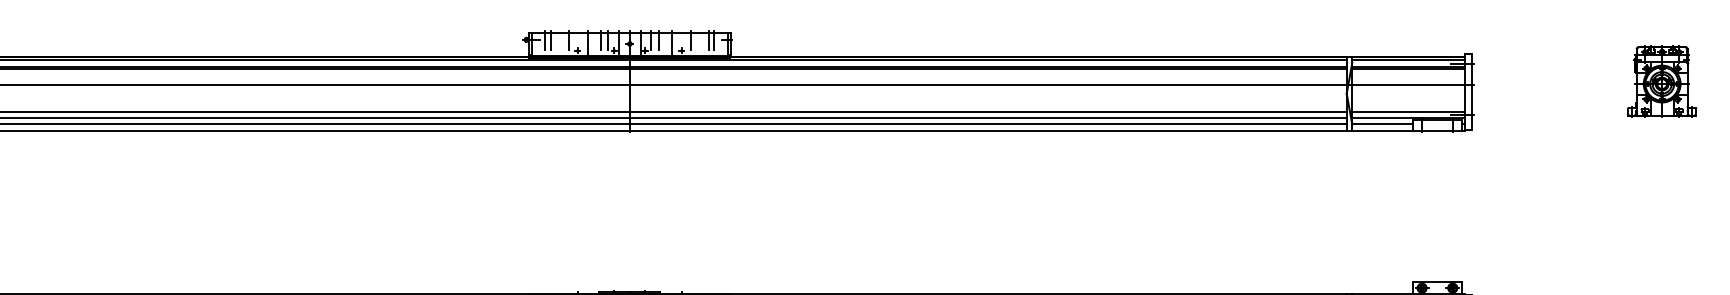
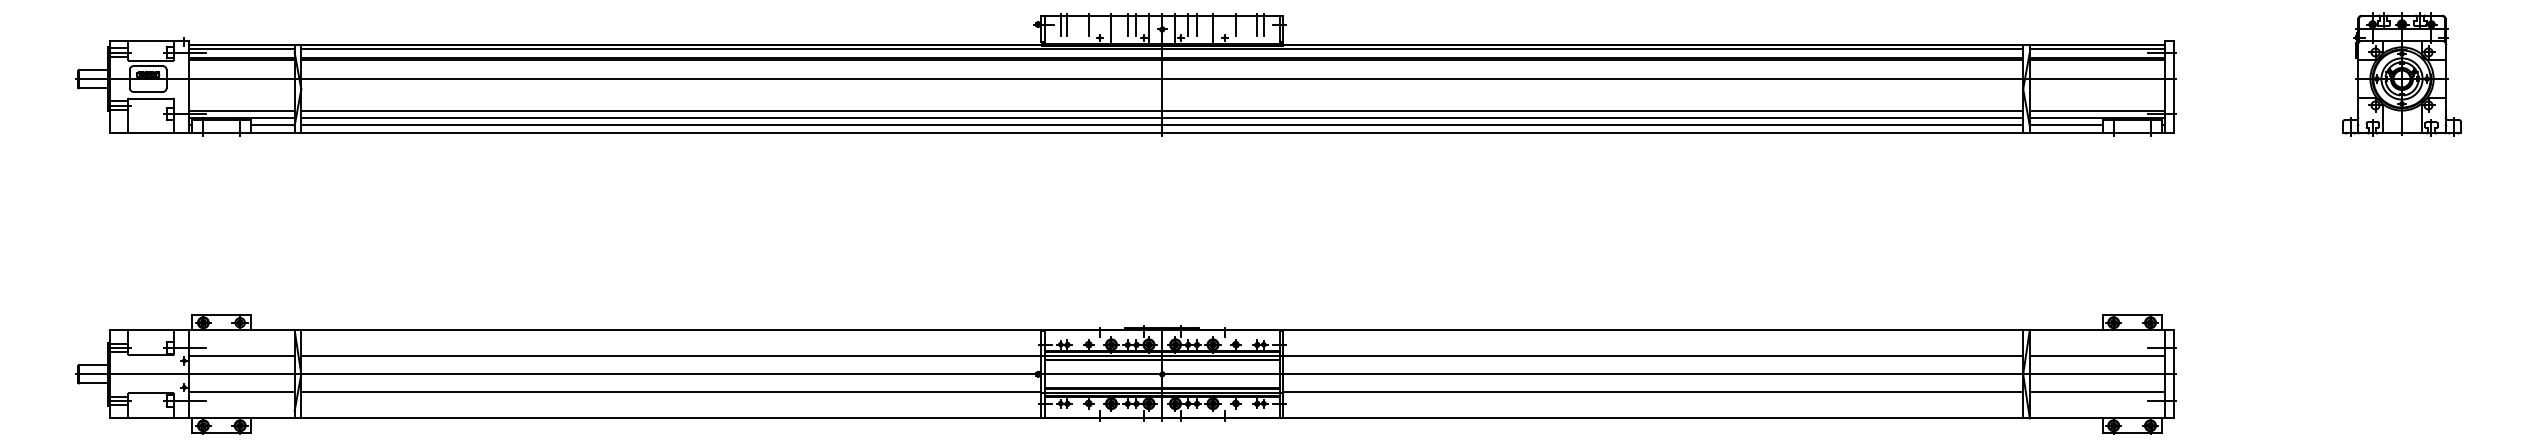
part: (1661, 81) -> (2401, 74), size x1.43

